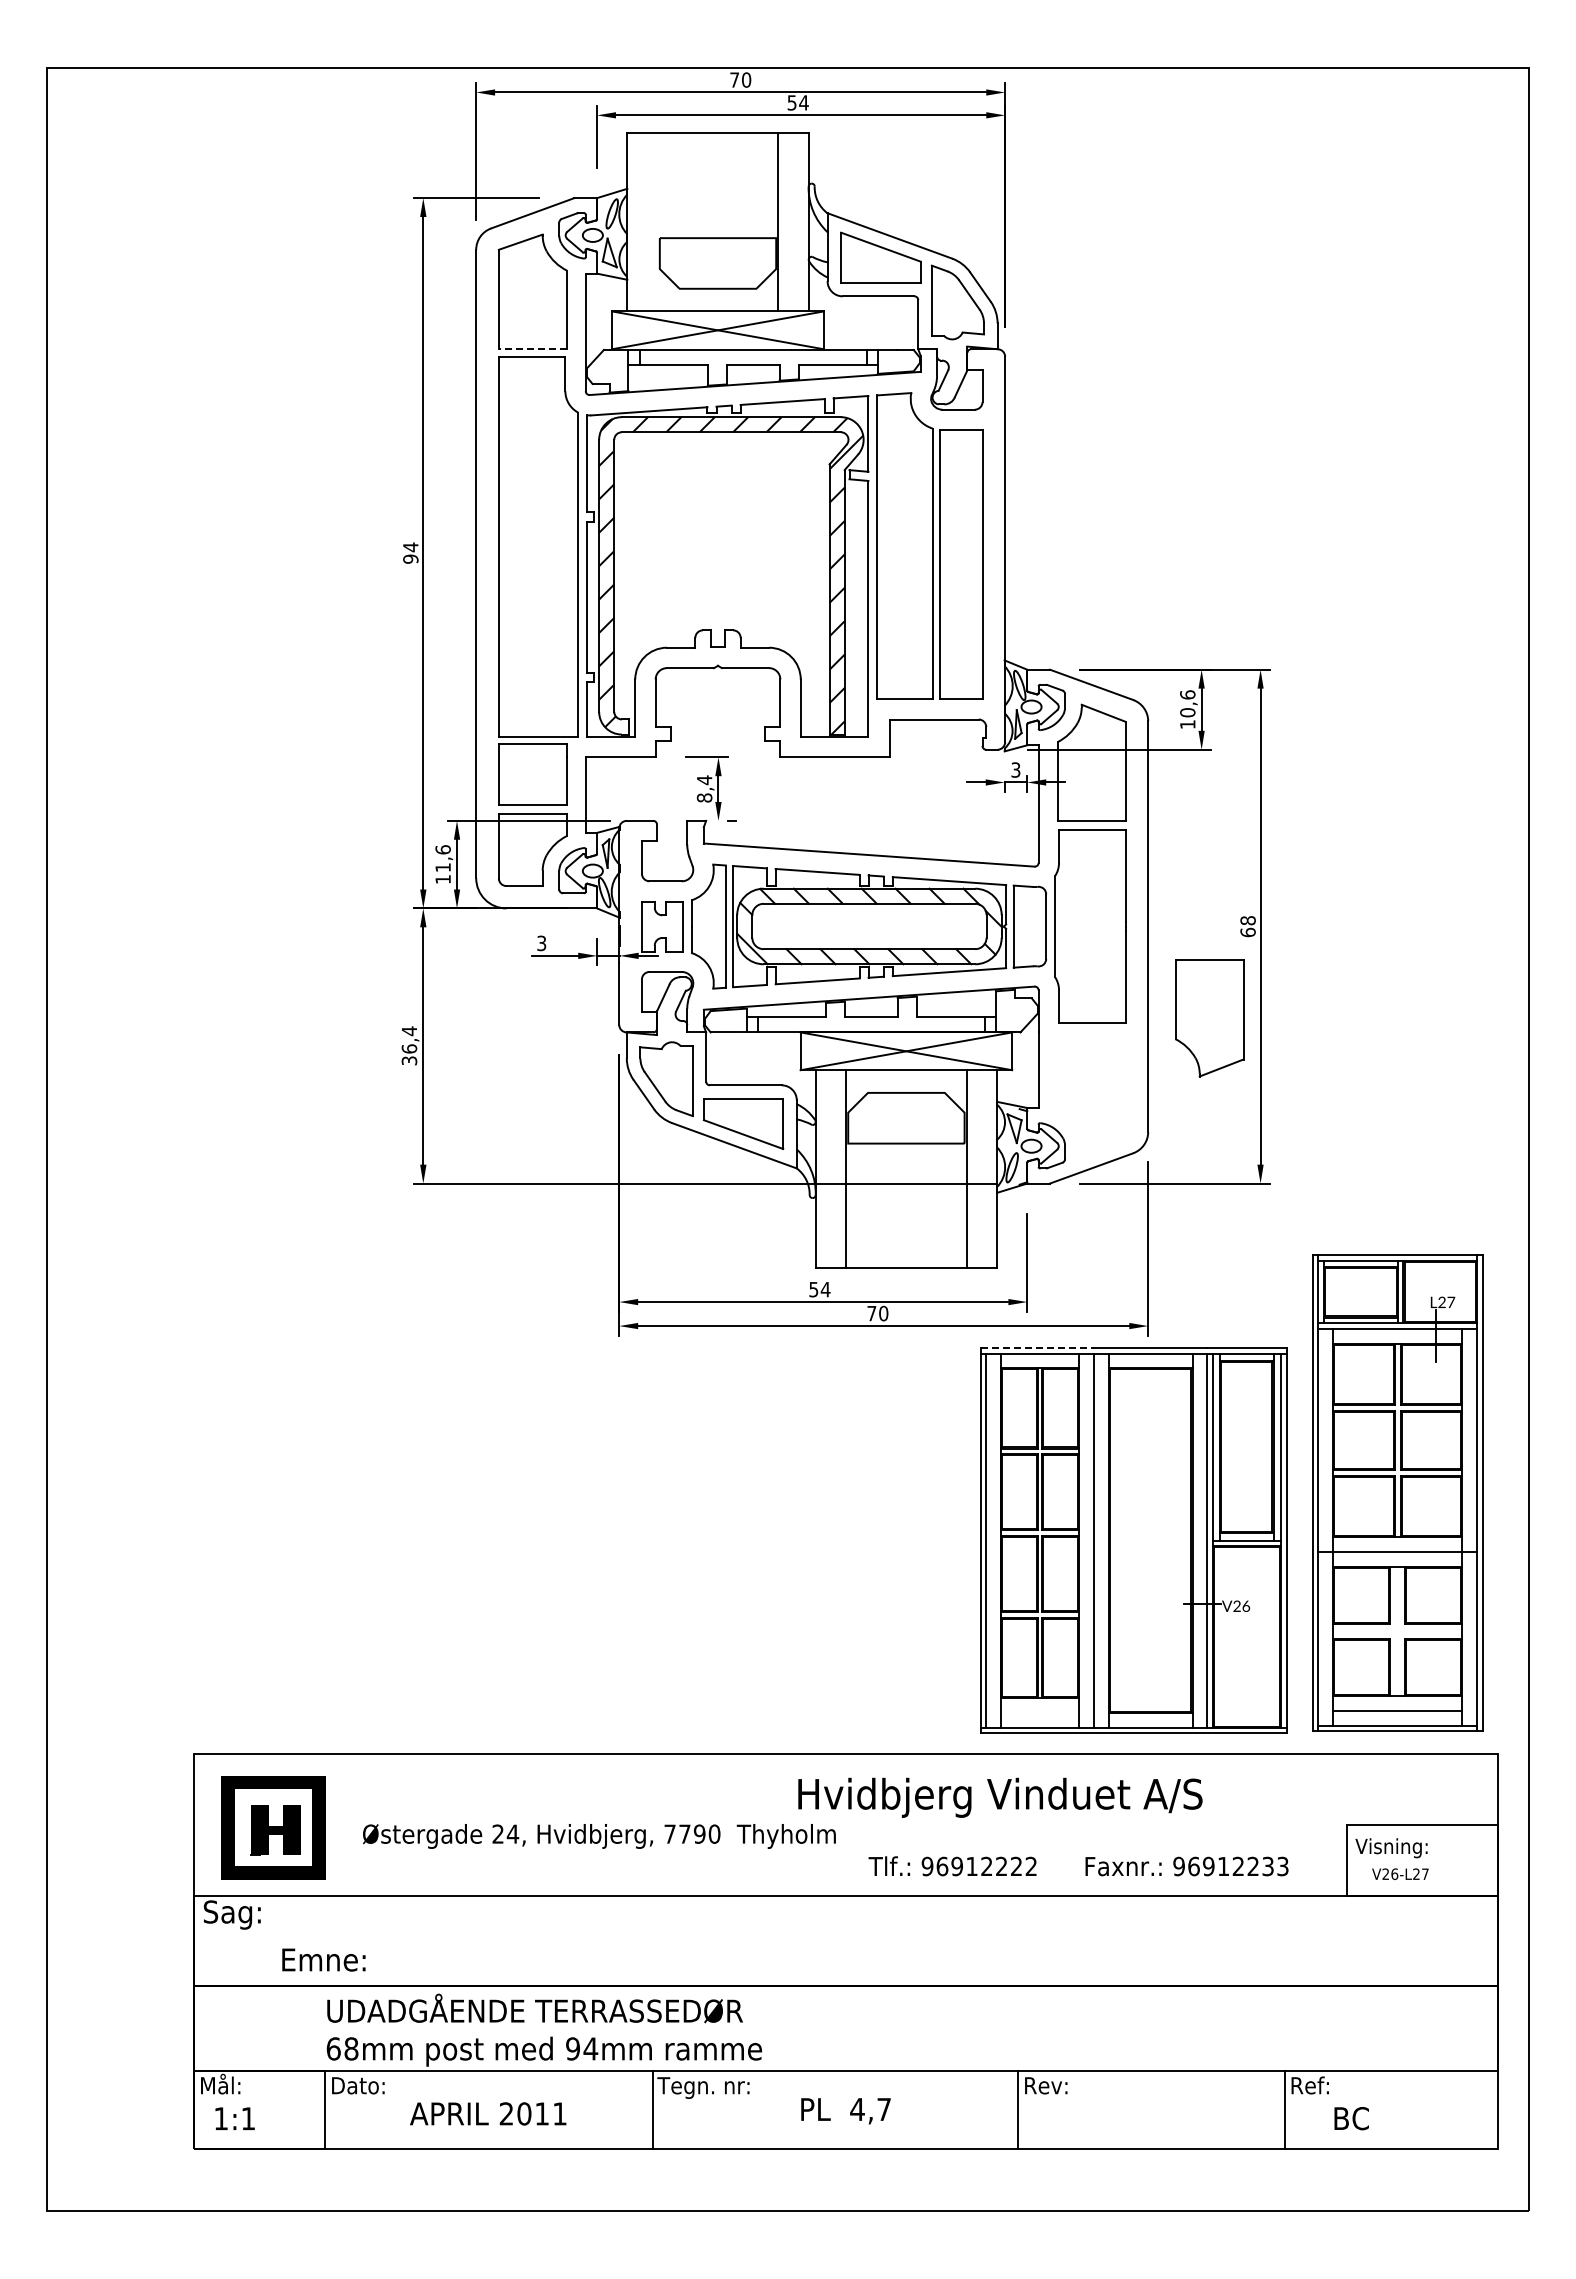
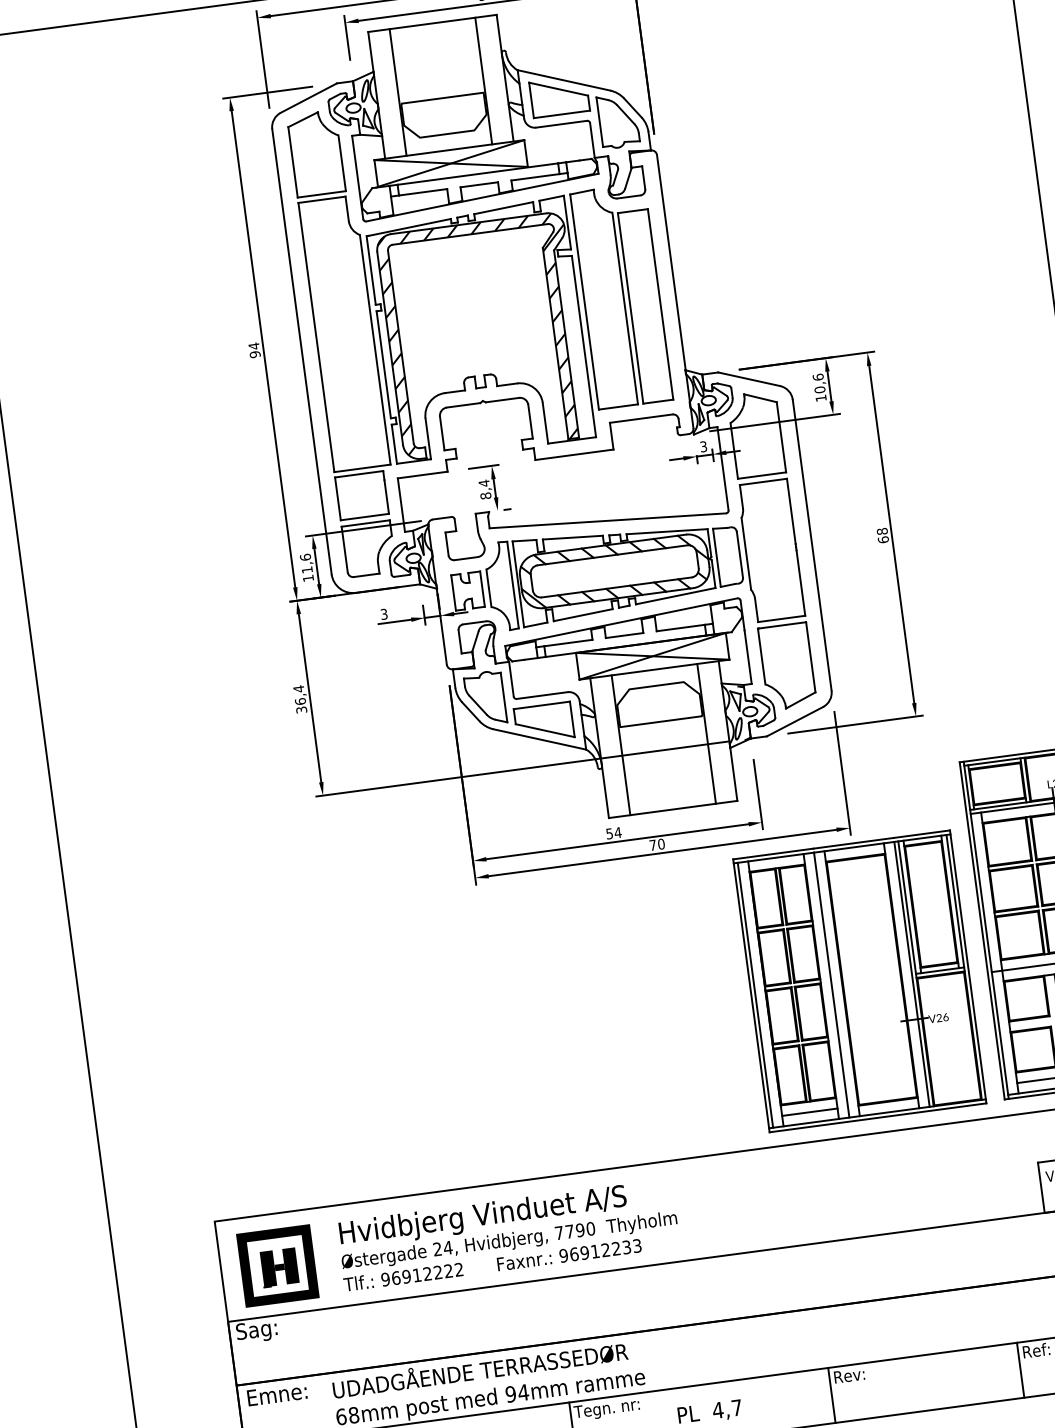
line: (657, 221) -> (398, 92), added
line: (532, 349) -> (321, 194), dashed -> solid
part: (1209, 1018) -> (787, 666), moved
line: (1037, 1347) -> (773, 853), dashed -> solid
line: (1039, 1712) -> (809, 1111), added
text: (1000, 1797) -> (483, 1216), moved
text: (1078, 1866) -> (492, 1265), moved
text: (323, 1959) -> (276, 1394), moved

